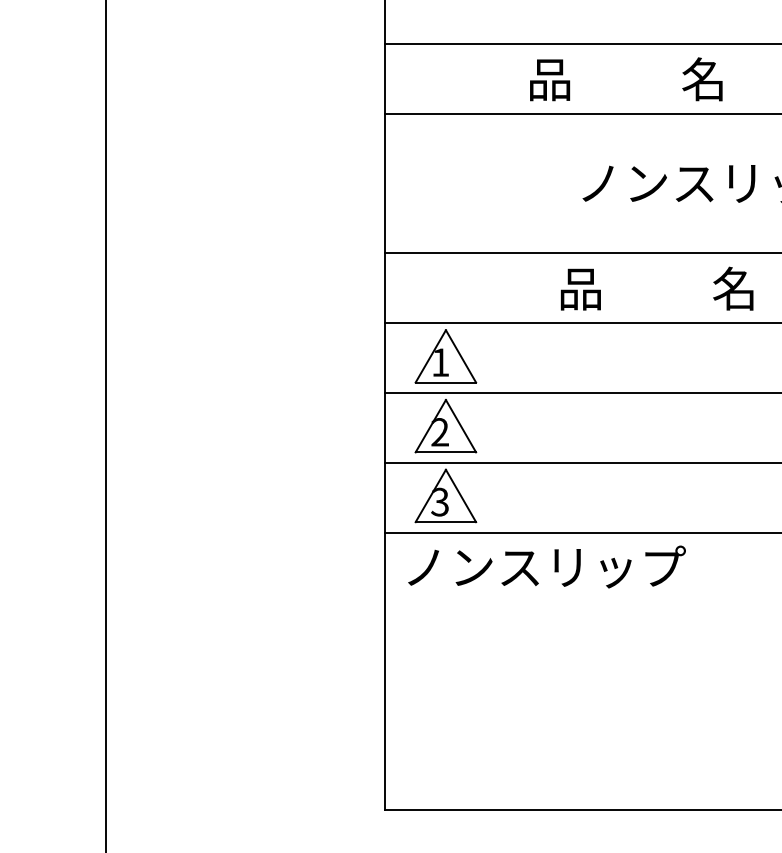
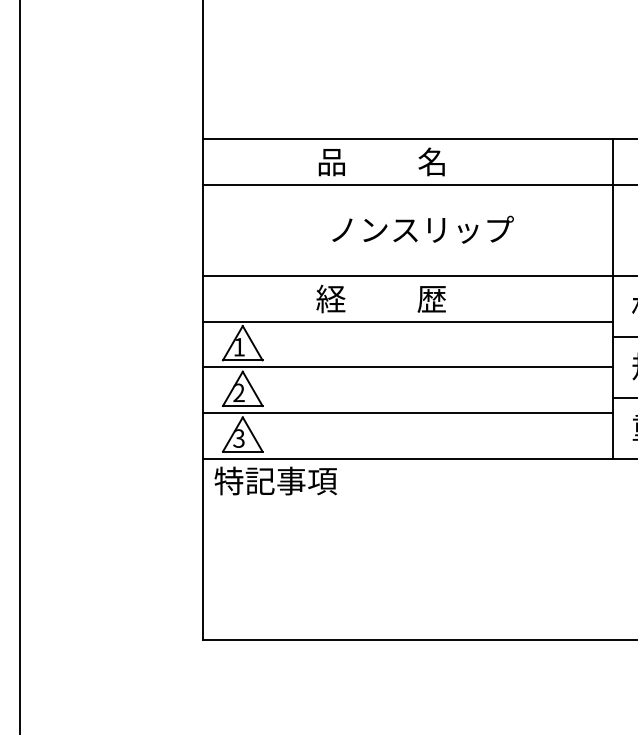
text: (625, 78) -> (381, 161), moved
text: (656, 288) -> (380, 298), 品          名 -> 経          歴
text: (543, 566) -> (306, 480), ノンスリップ -> 特記事項

